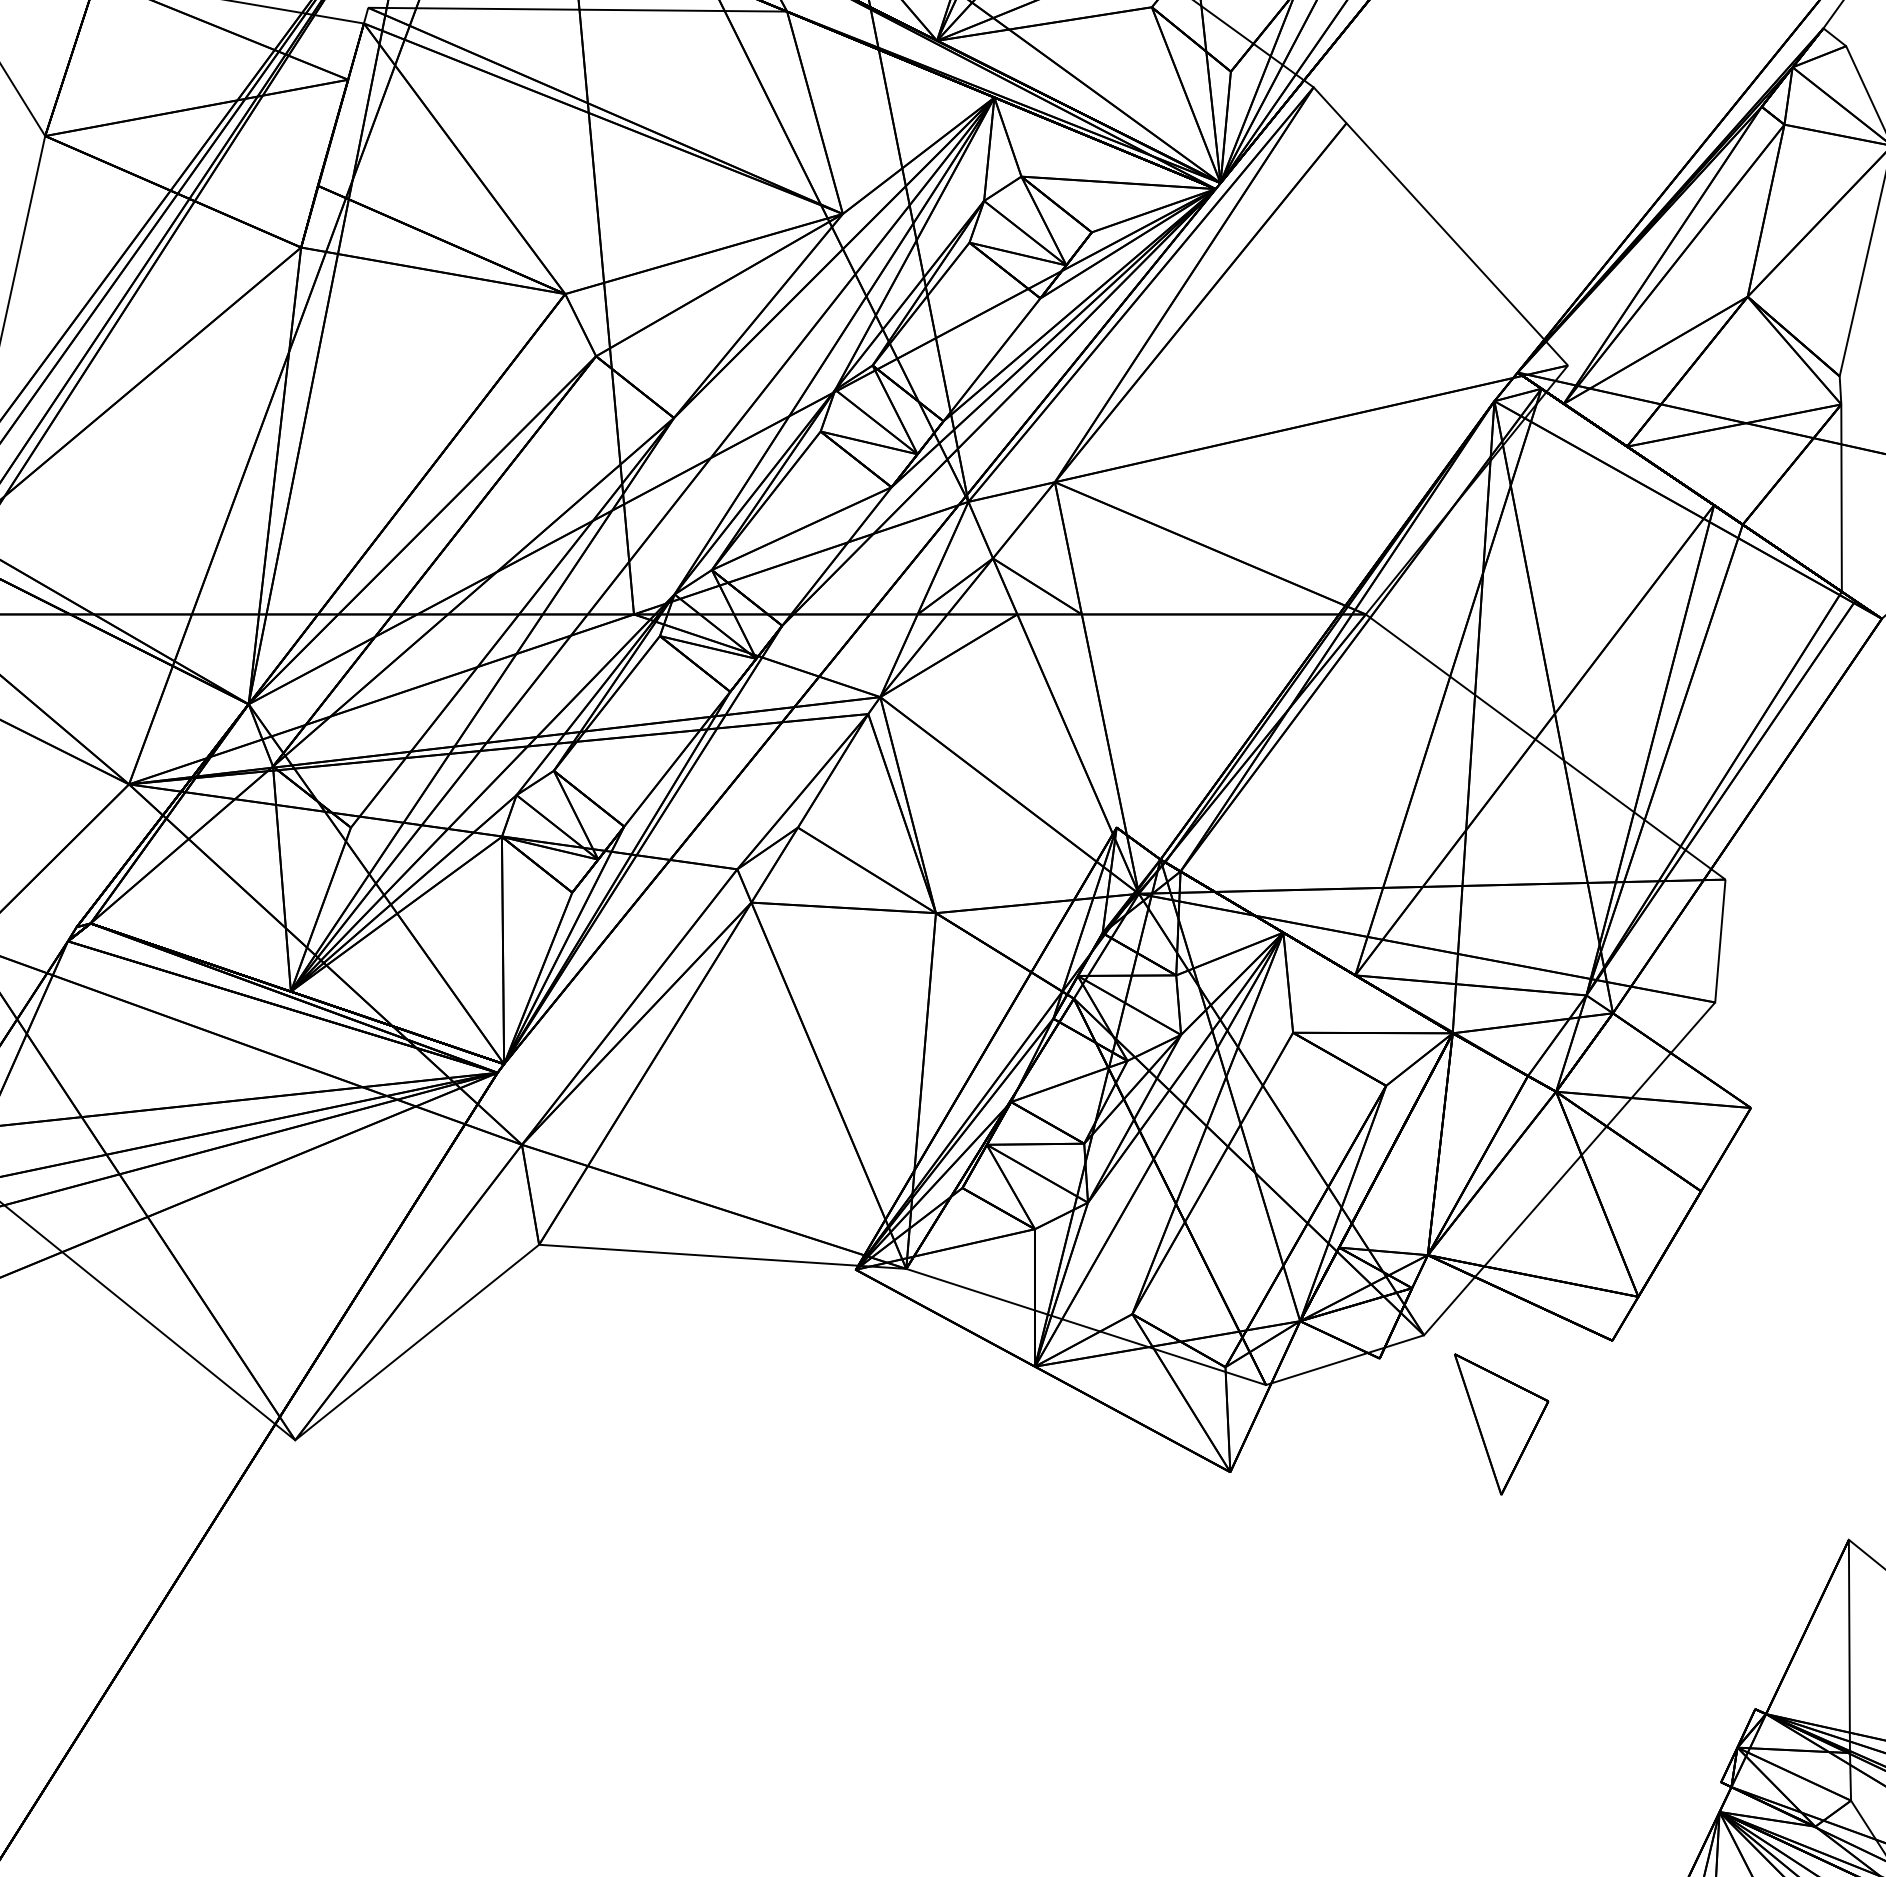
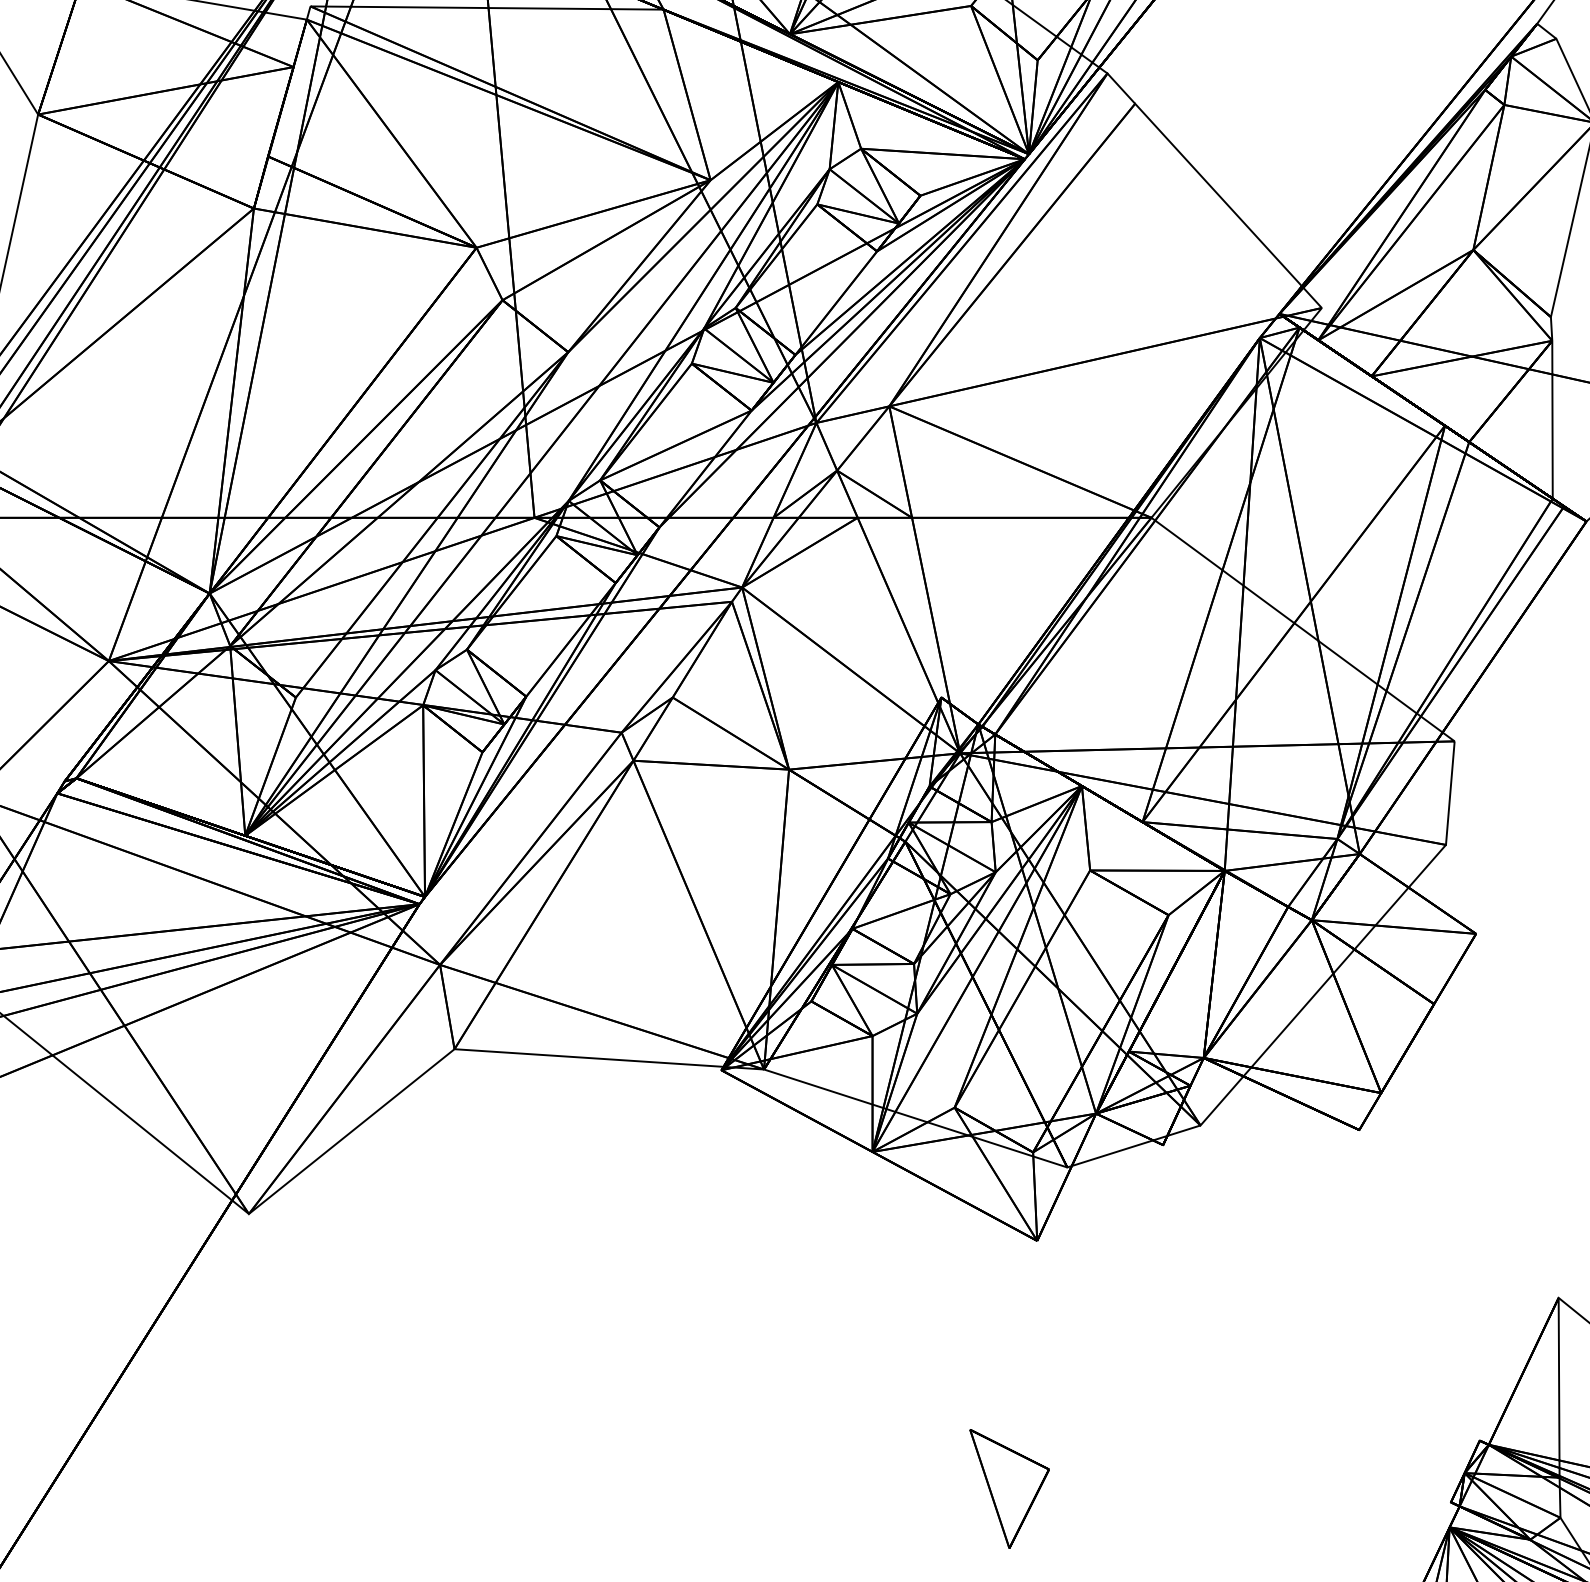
part: (1501, 1424) -> (1009, 1489), moved

